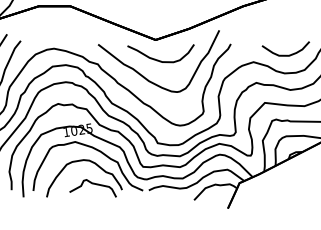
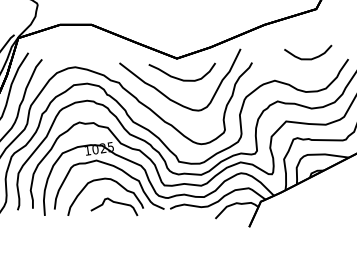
curve: (286, 54) -> (308, 58), moved

